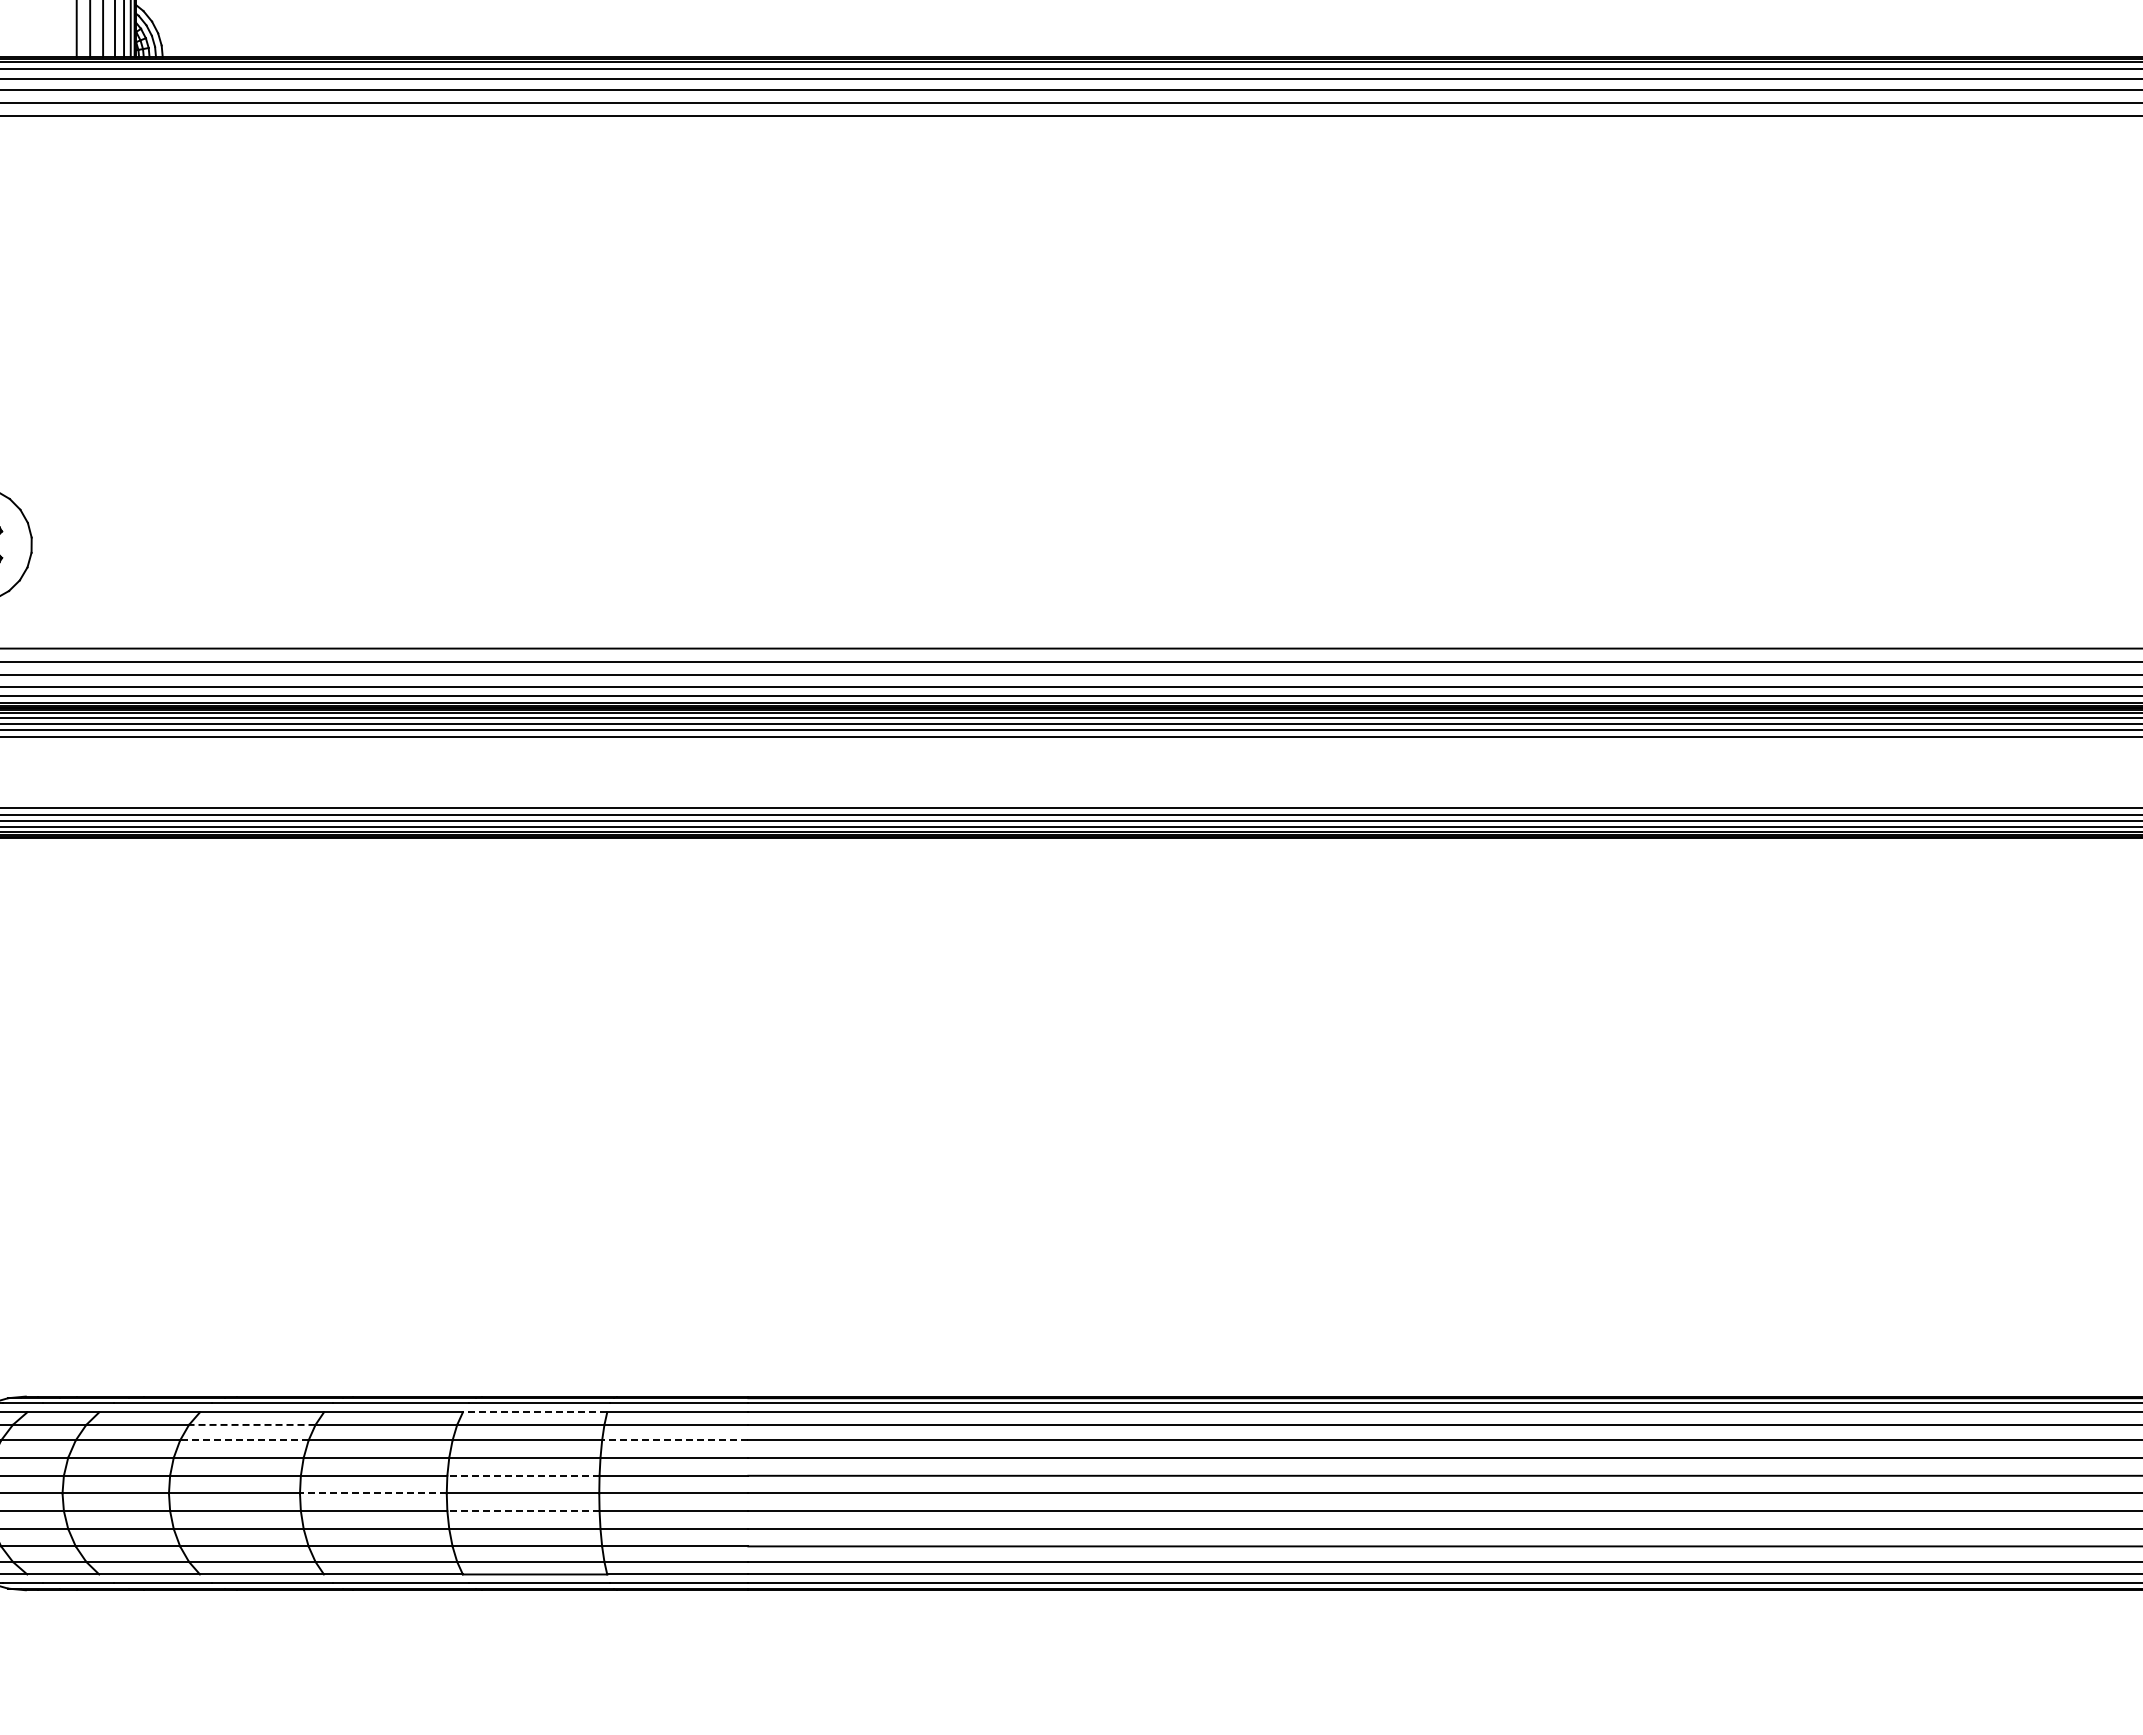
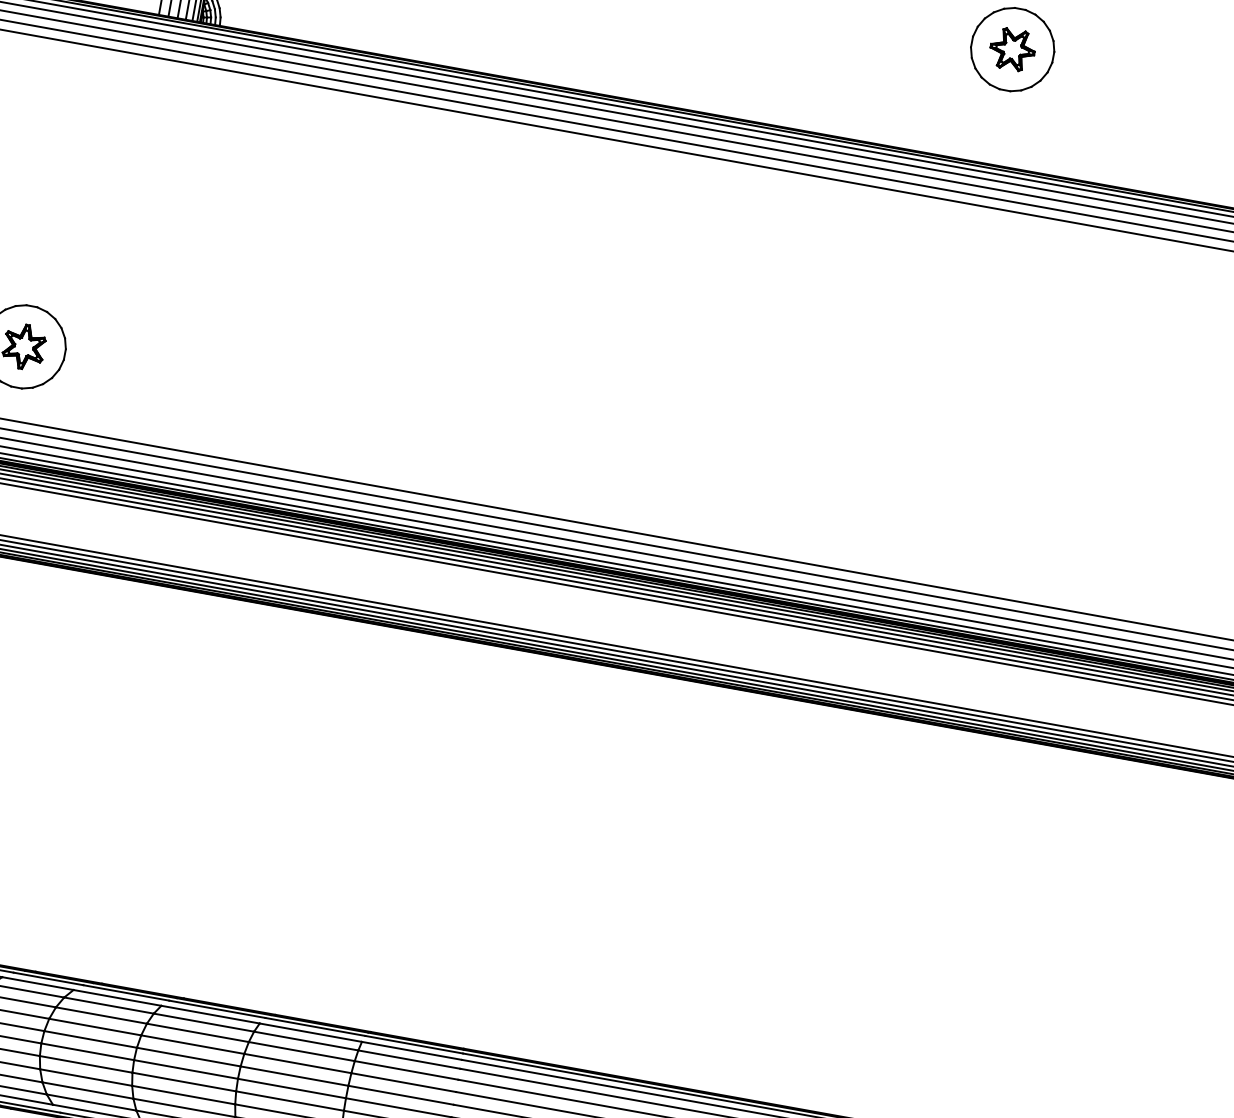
line: (534, 1412) -> (310, 1032), dashed -> solid
line: (251, 1424) -> (108, 1005), dashed -> solid
line: (243, 1440) -> (100, 1015), dashed -> solid
line: (674, 1440) -> (405, 1070), dashed -> solid
line: (522, 1475) -> (293, 1075), dashed -> solid
line: (372, 1493) -> (185, 1069), dashed -> solid
line: (522, 1511) -> (289, 1101), dashed -> solid

